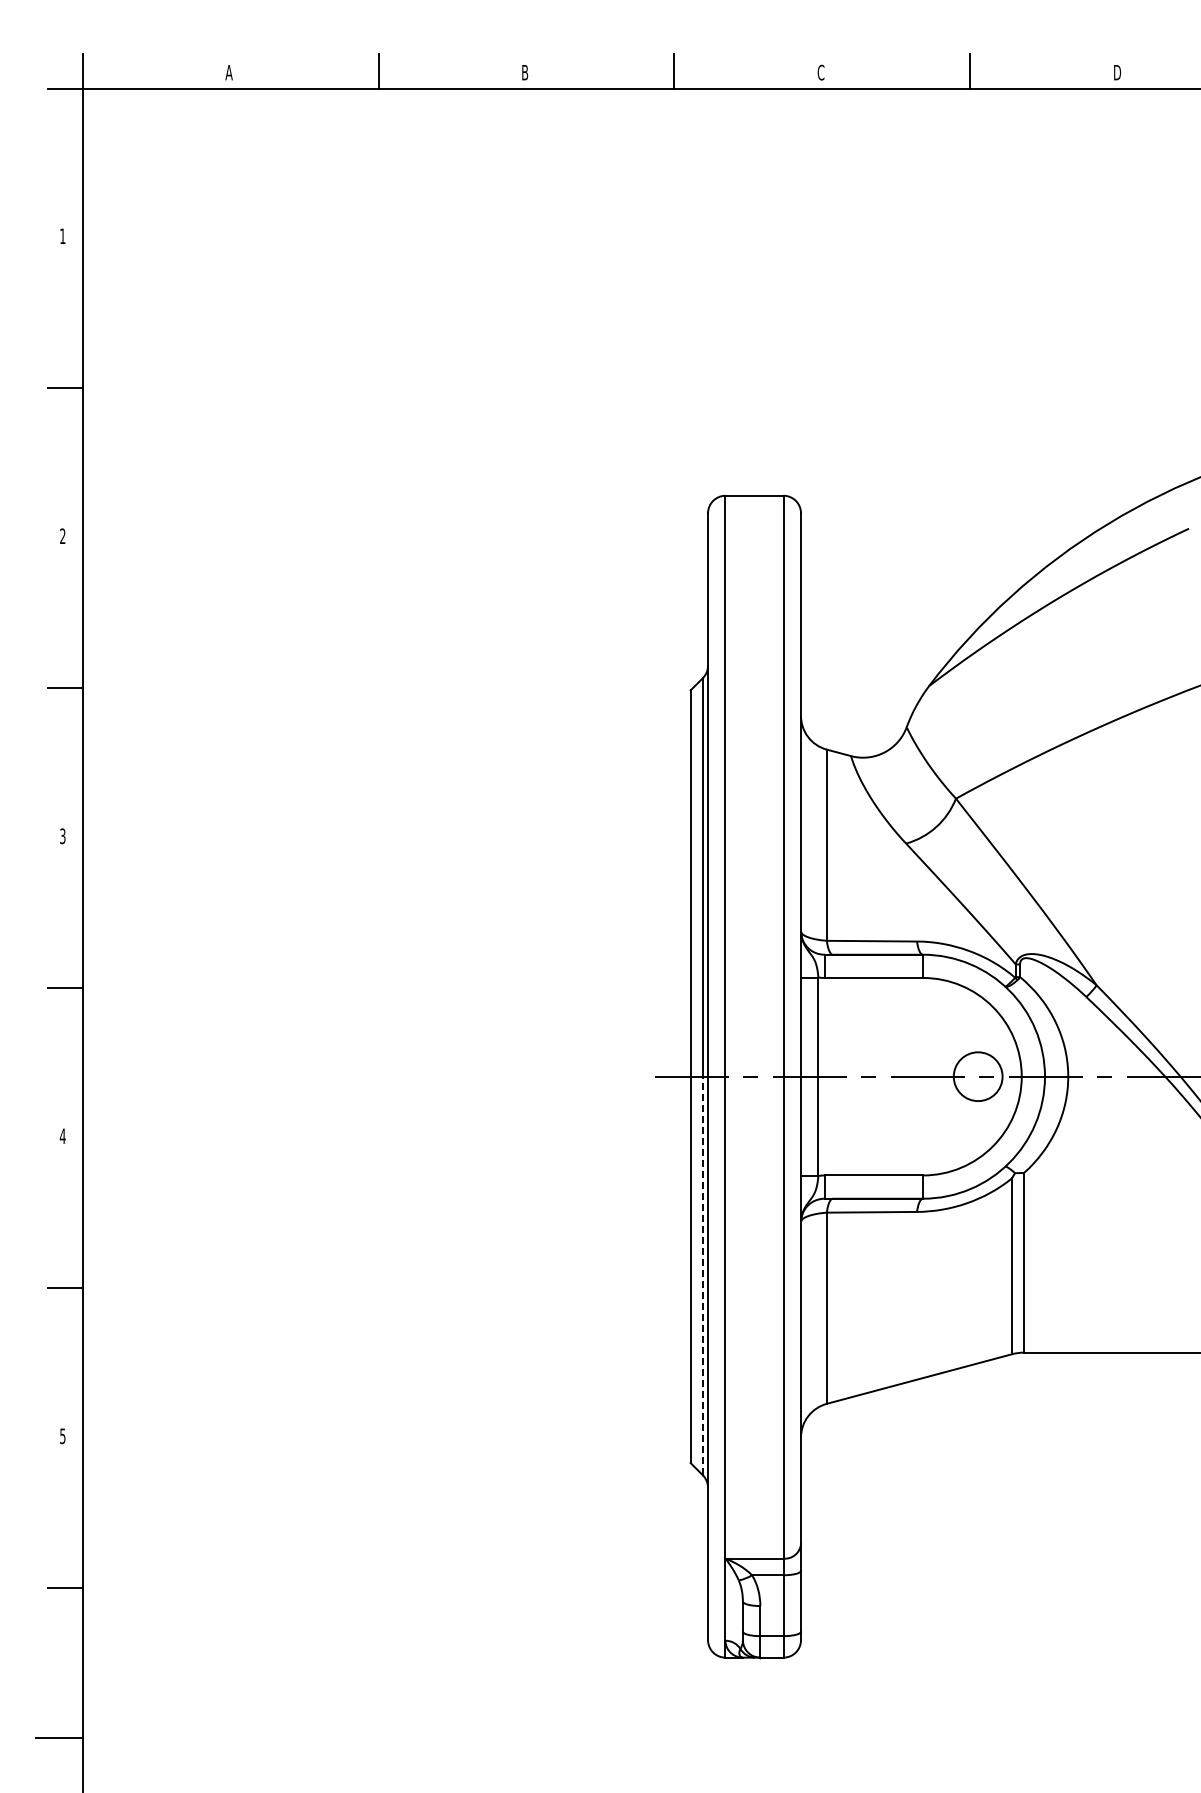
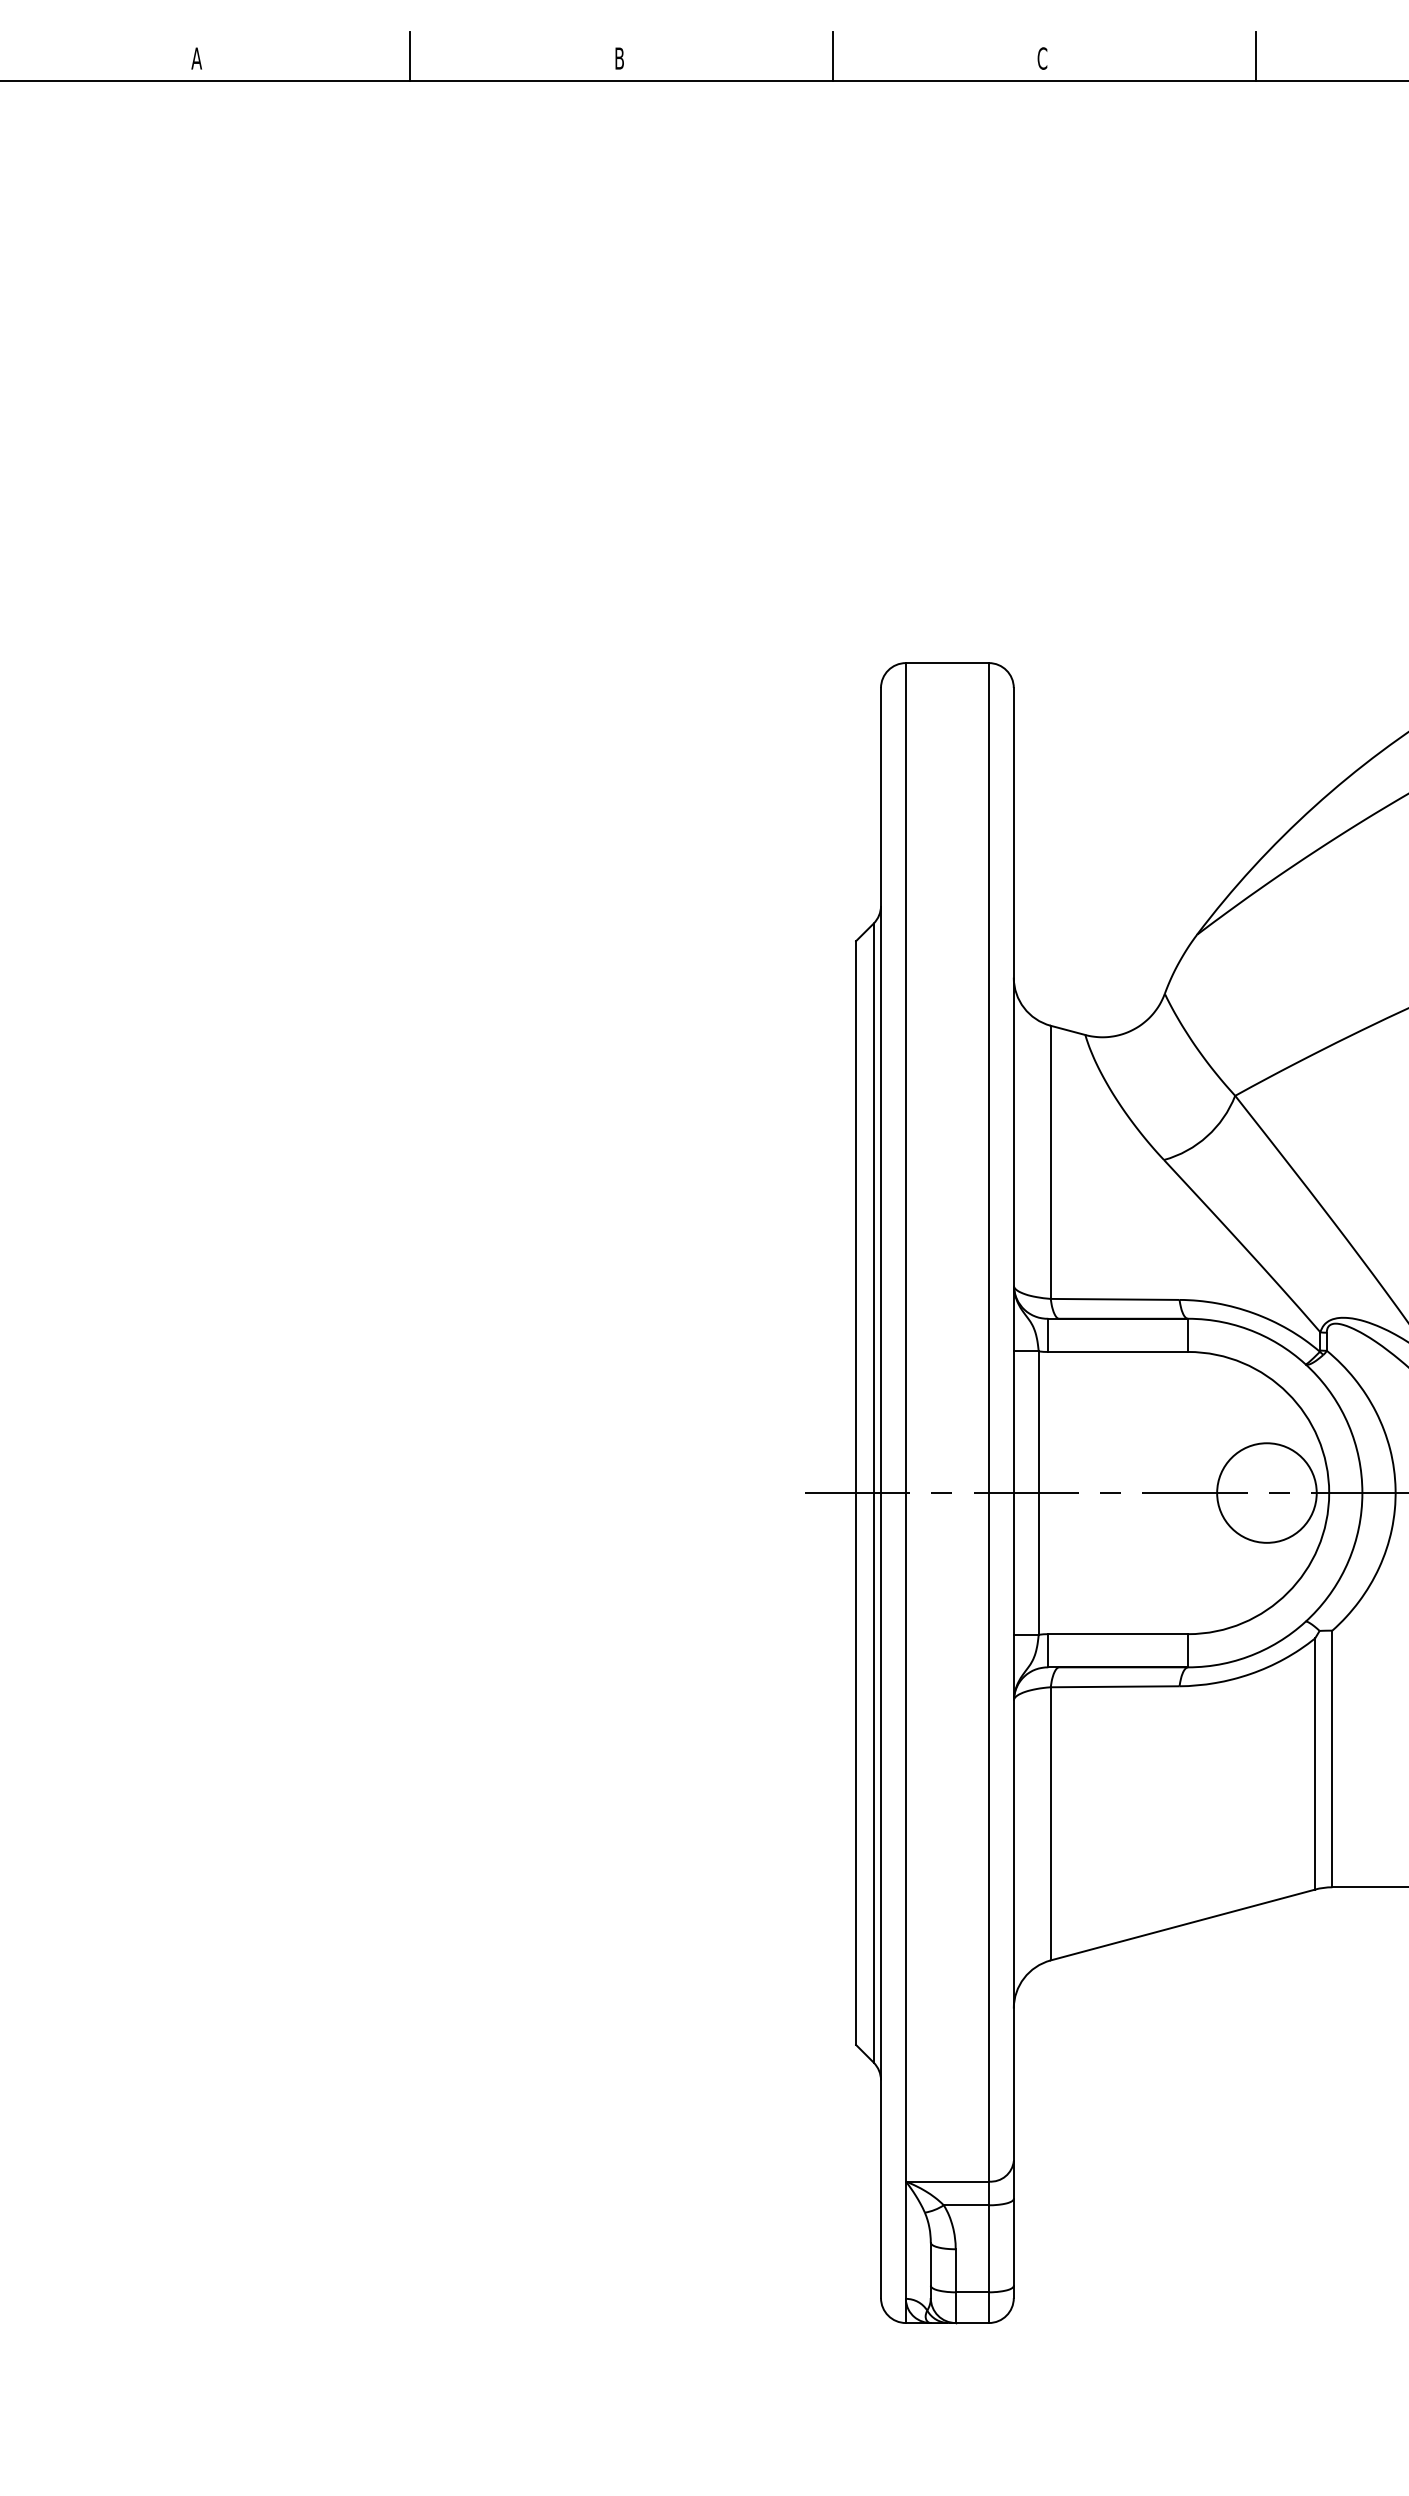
circle: (978, 1076) -> (1267, 1492), size x1.43
line: (703, 1275) -> (874, 1777), dashed -> solid

